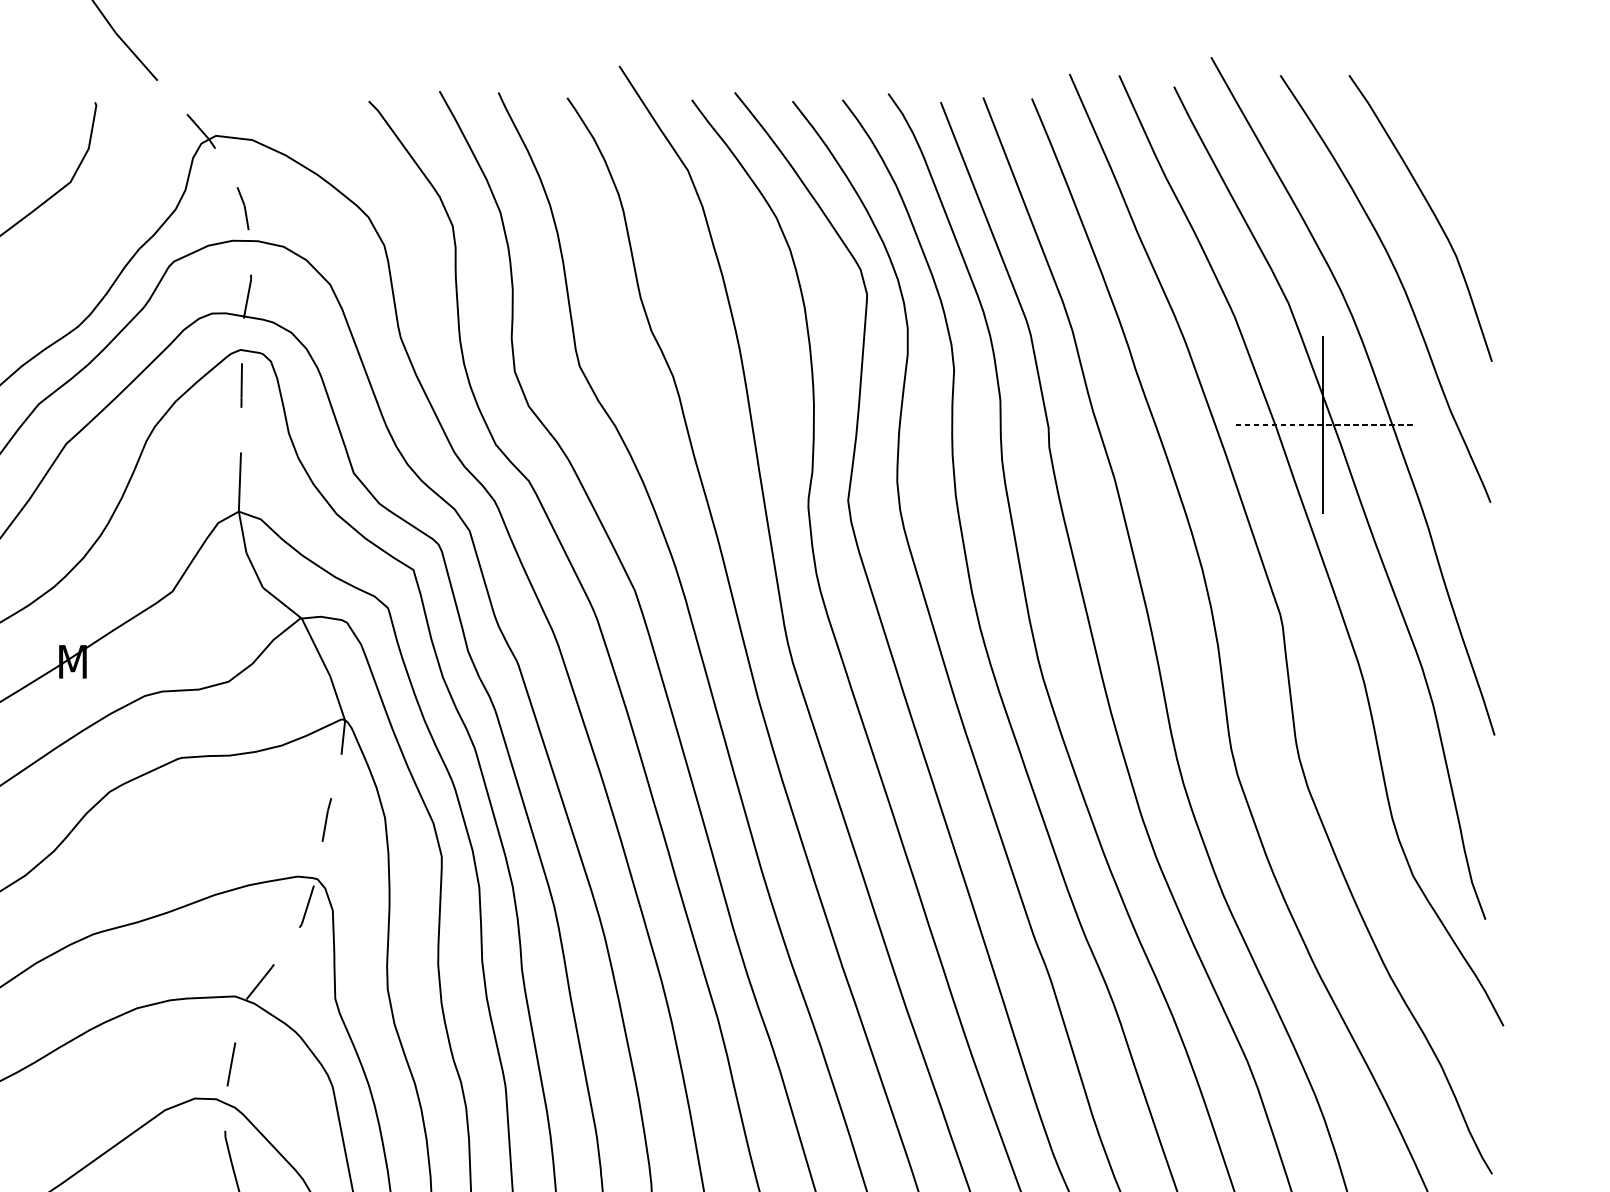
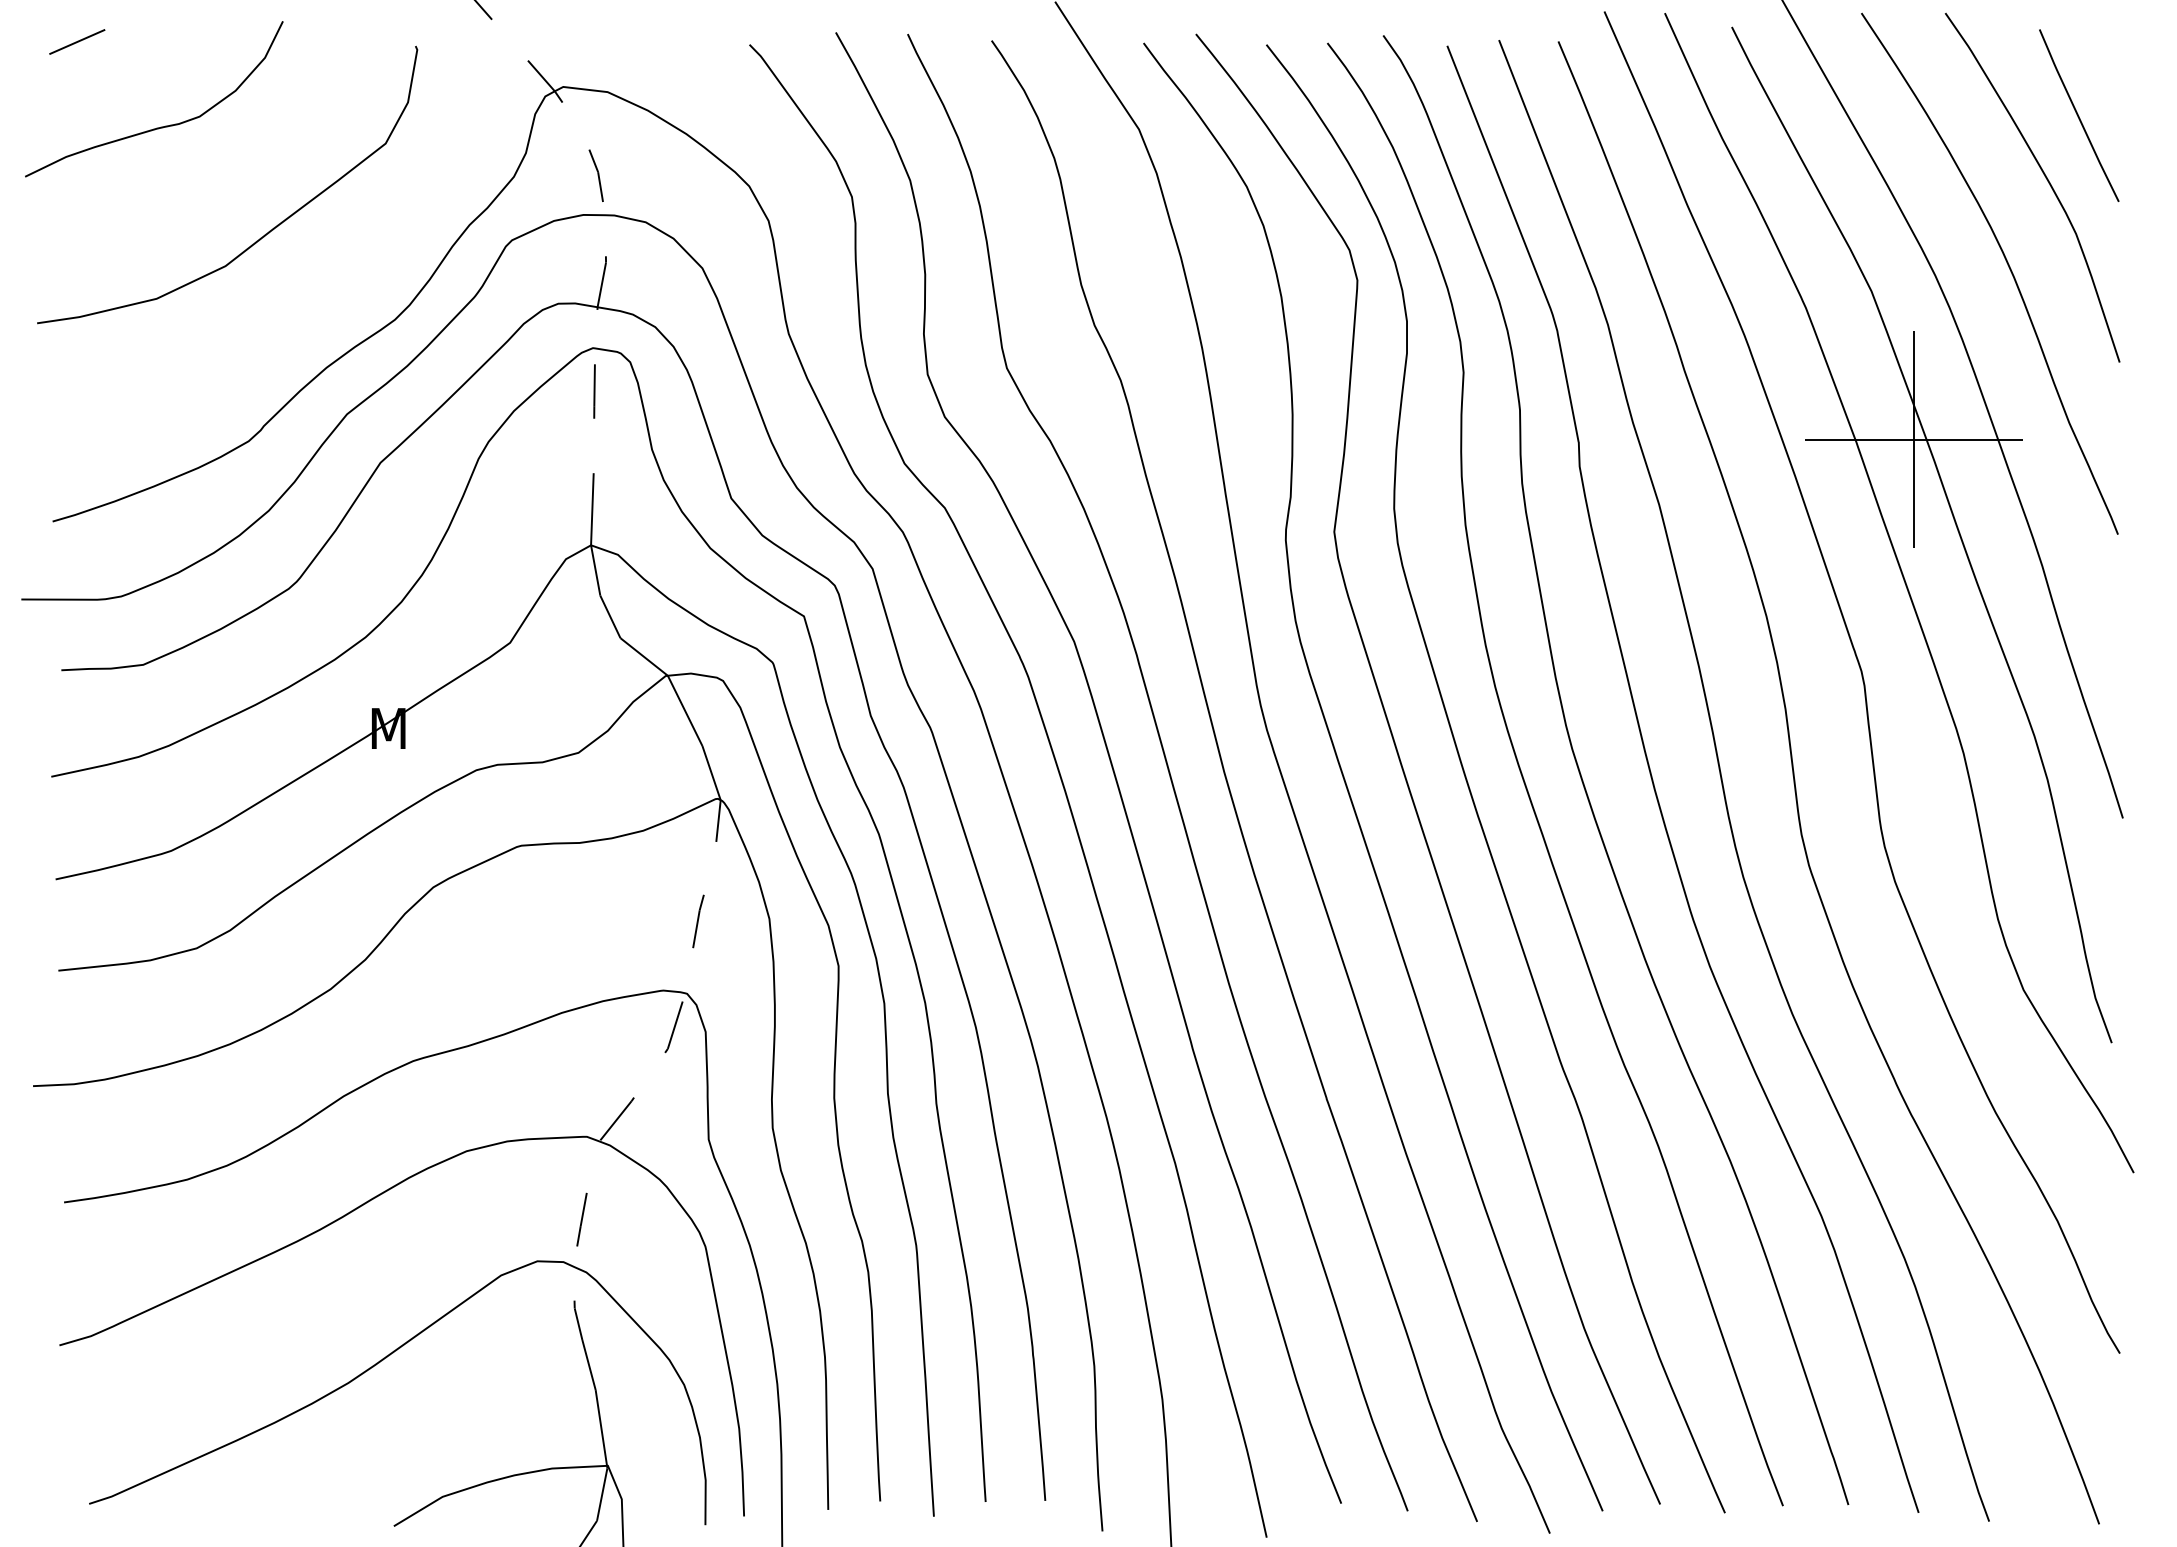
curve: (1458, 159) -> (2078, 115), added
line: (1323, 424) -> (1914, 439), dashed -> solid

